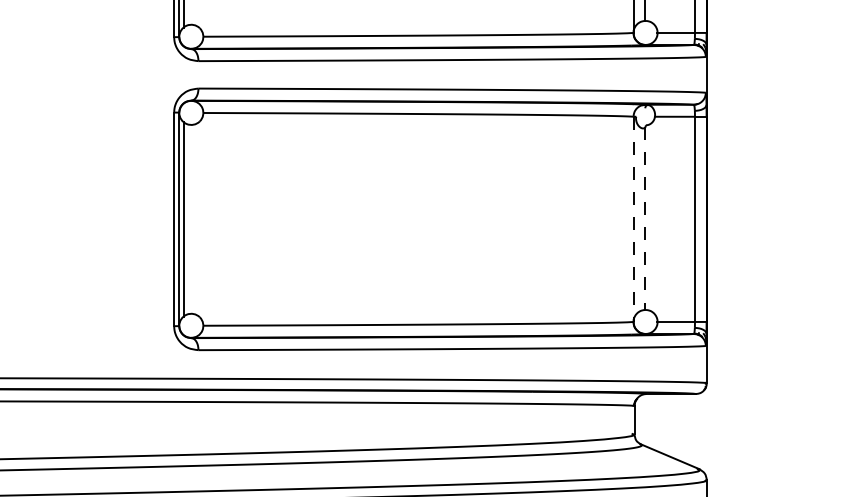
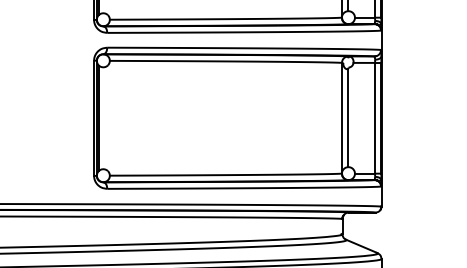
line: (632, 219) -> (341, 118), dashed -> solid
line: (645, 219) -> (348, 118), dashed -> solid

